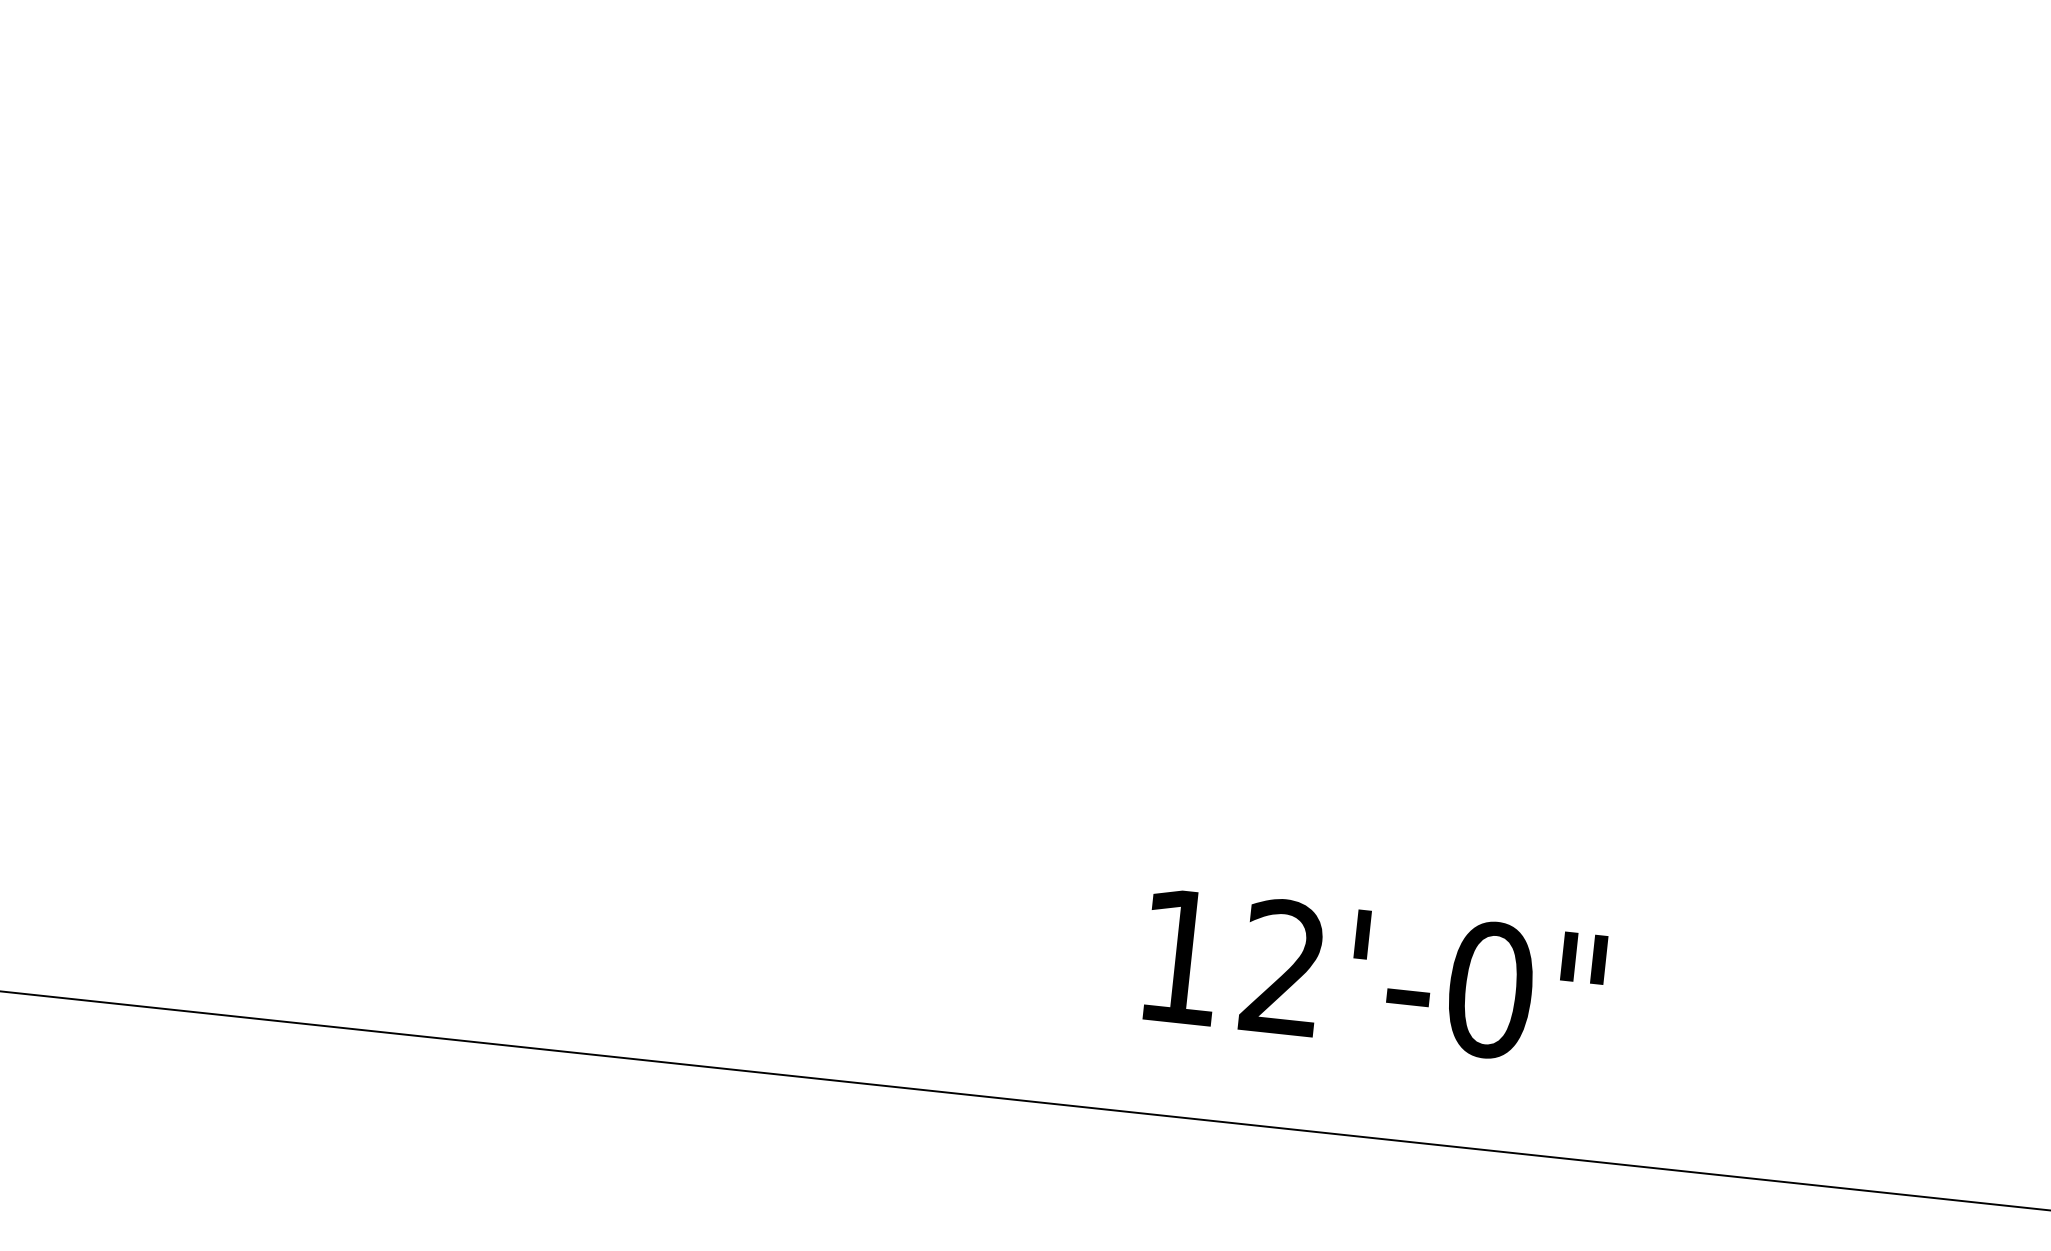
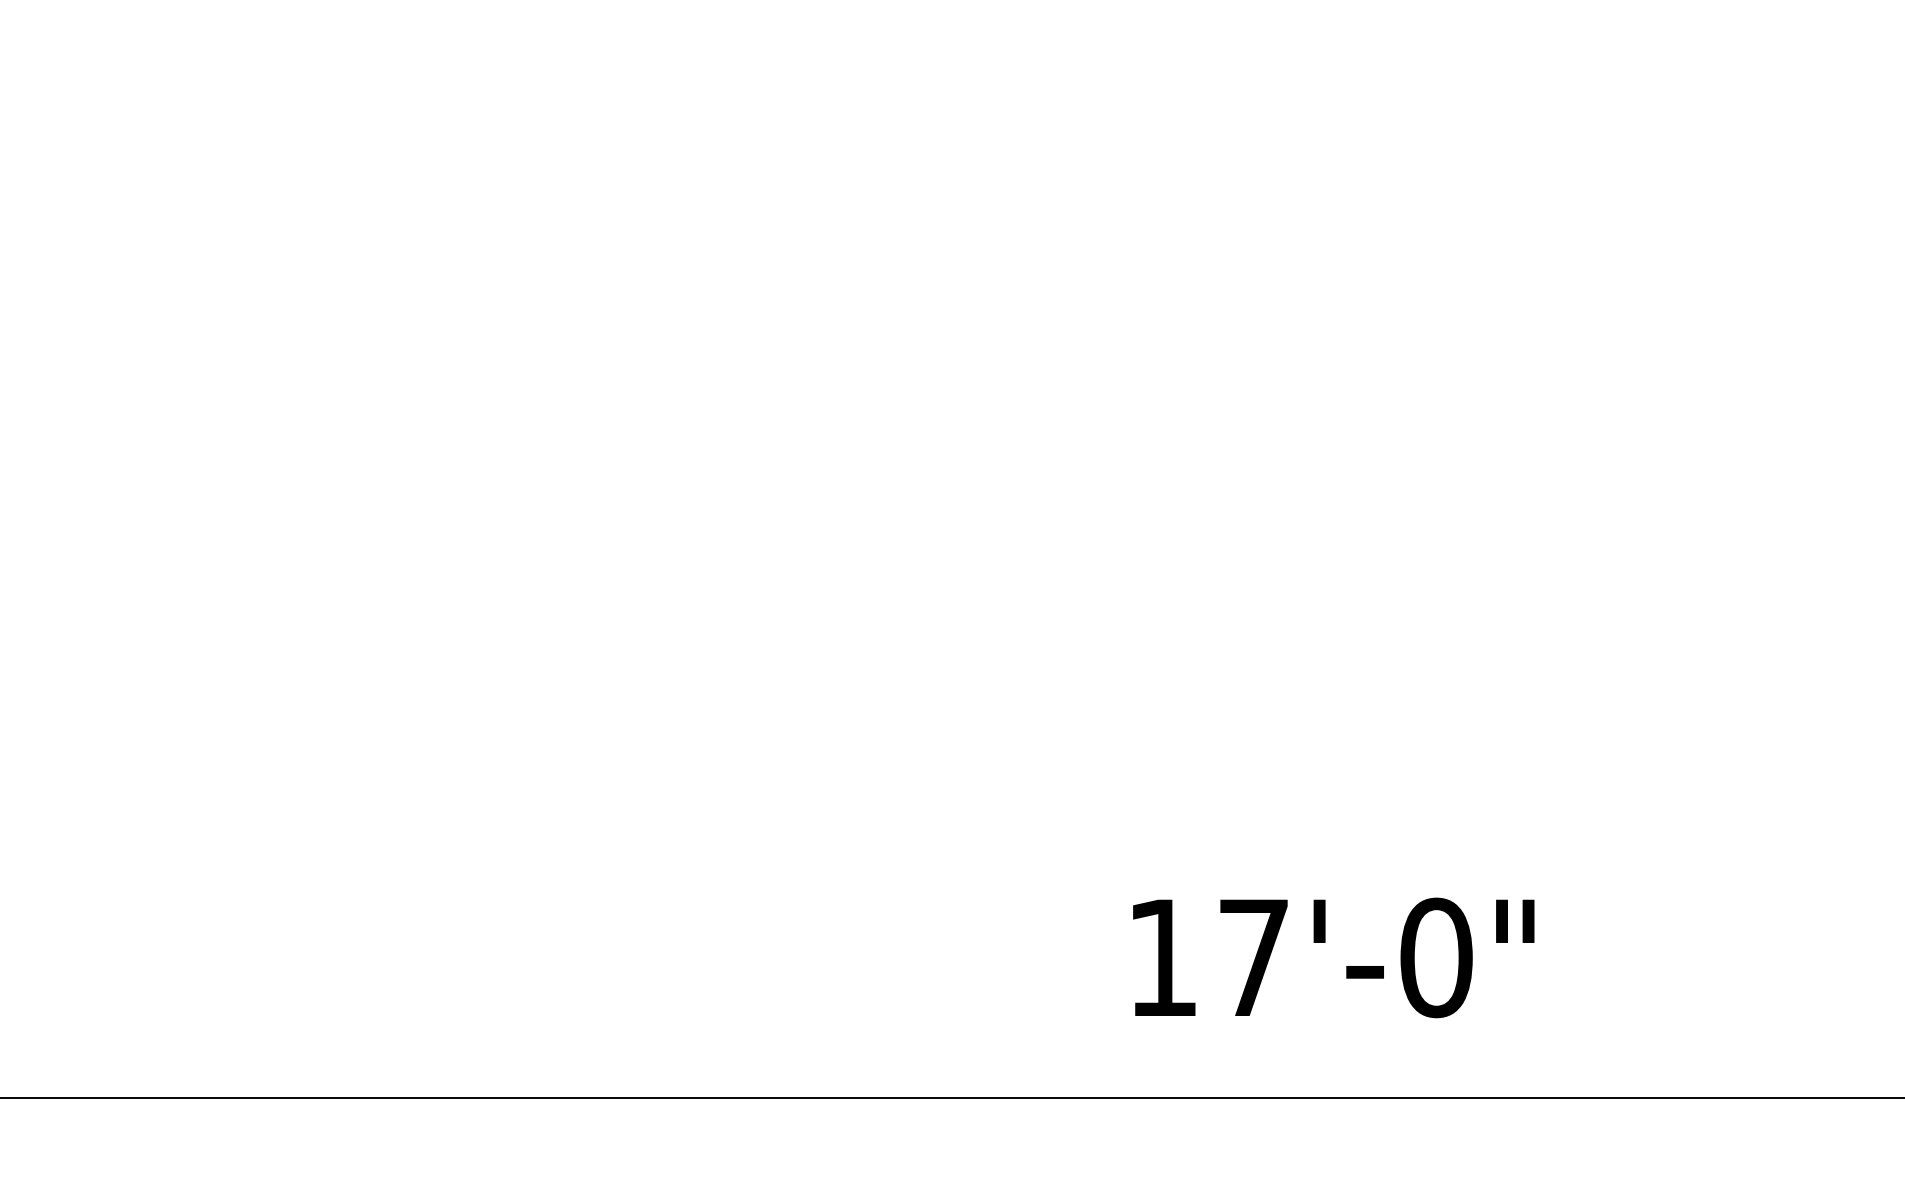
text: (1283, 966) -> (1253, 956), 12'-0" -> 17'-0"

